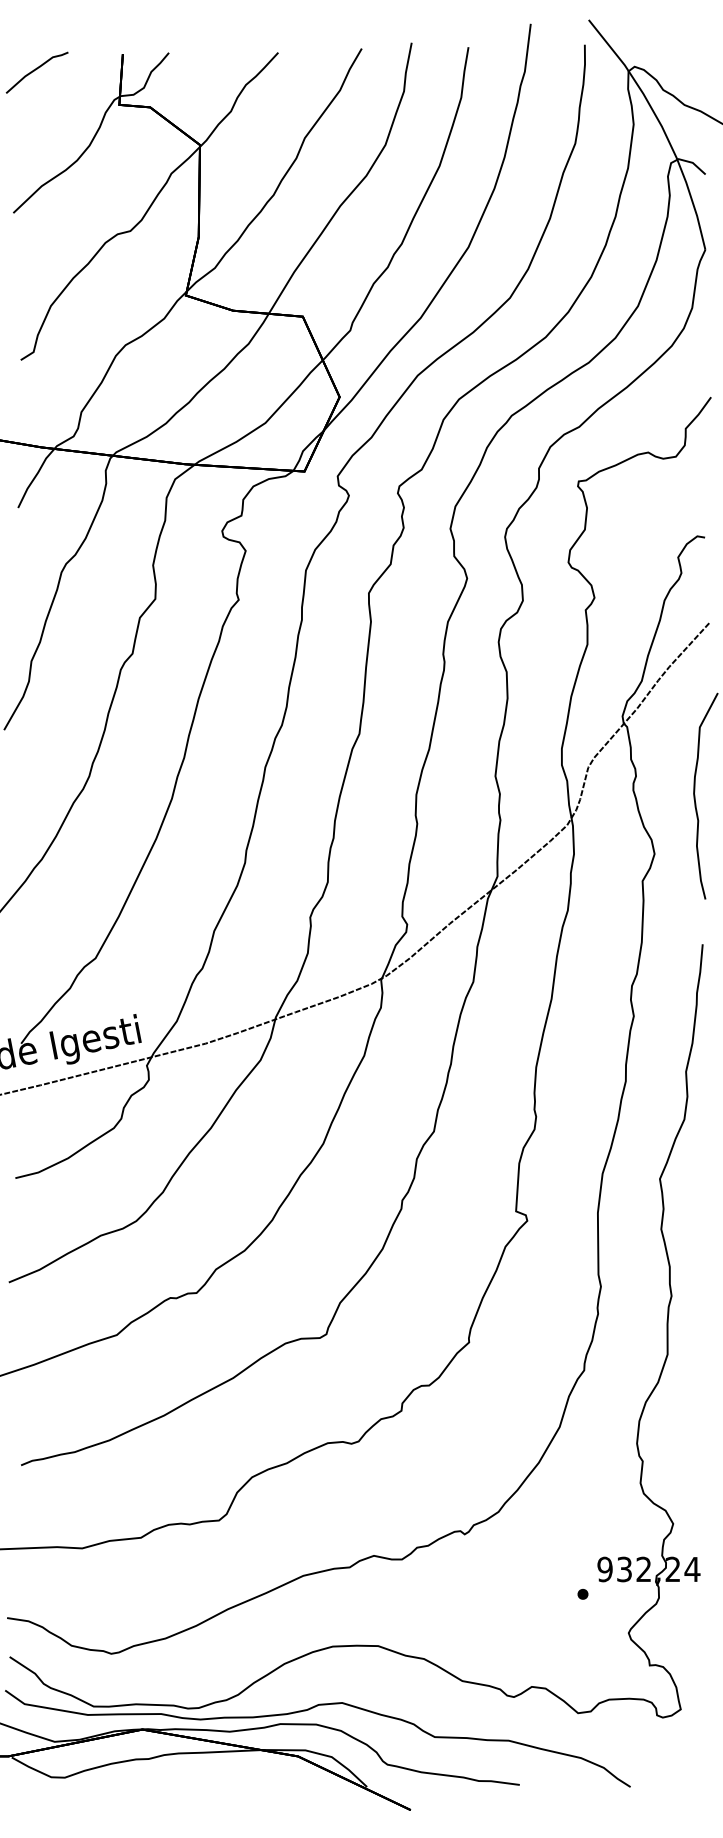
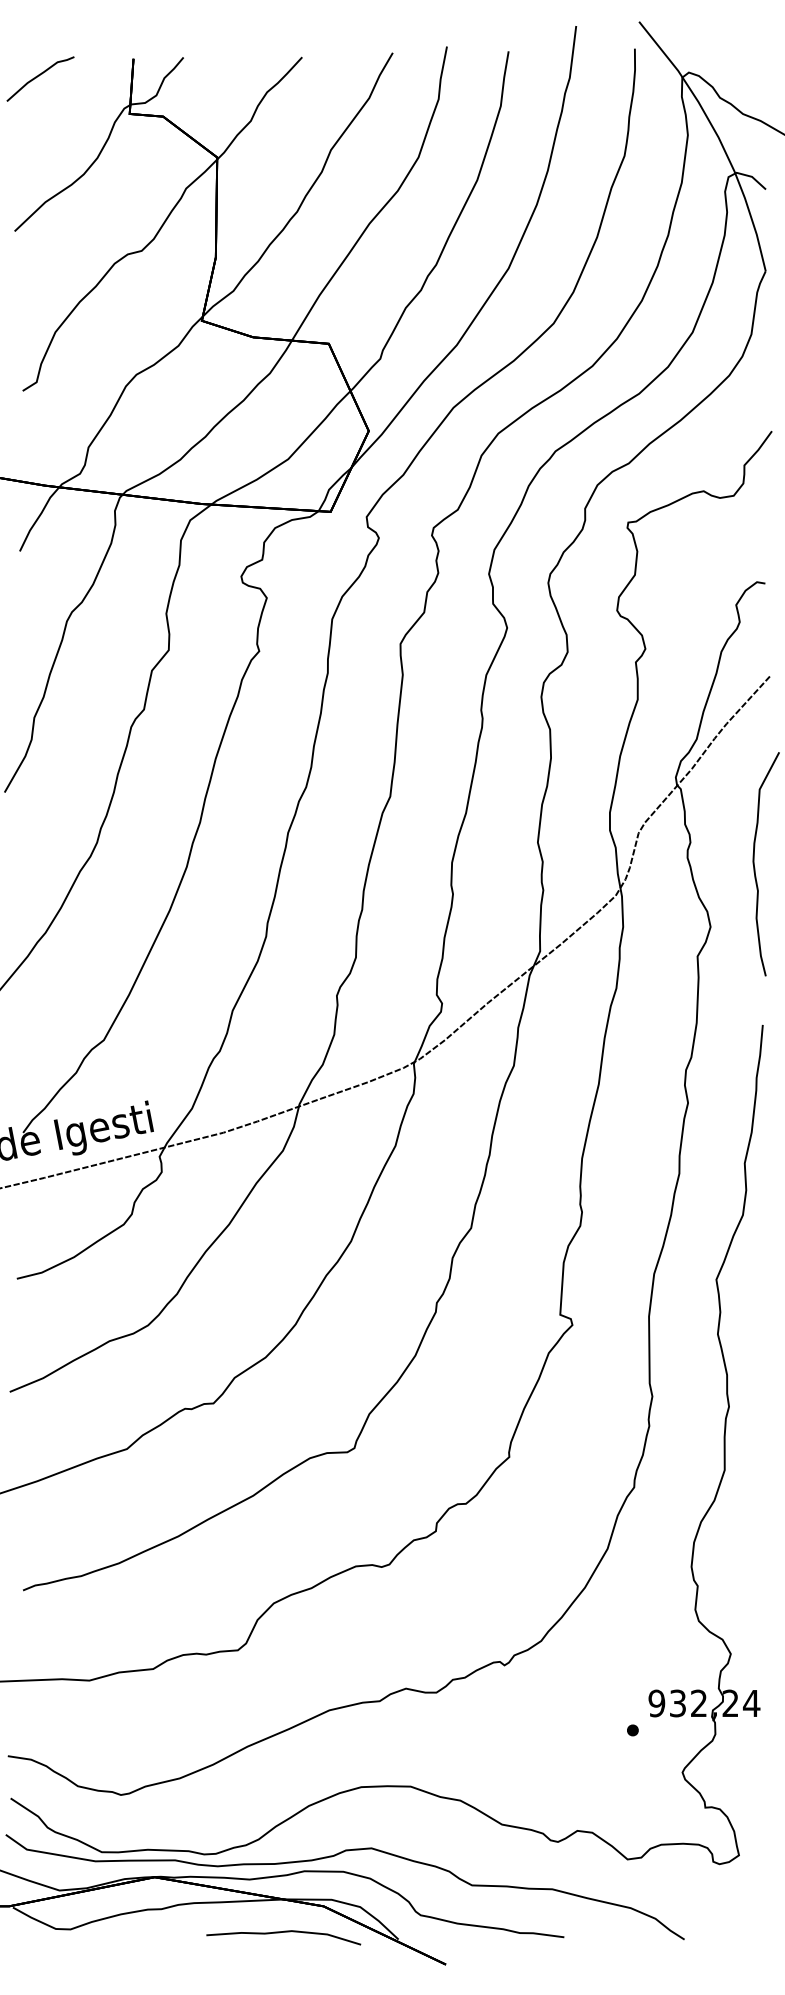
curve: (261, 1780) -> (283, 1932), added

